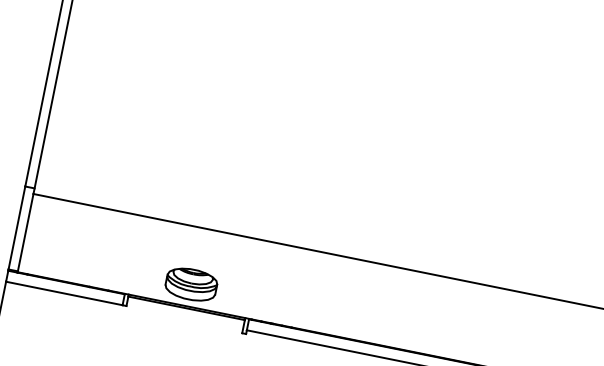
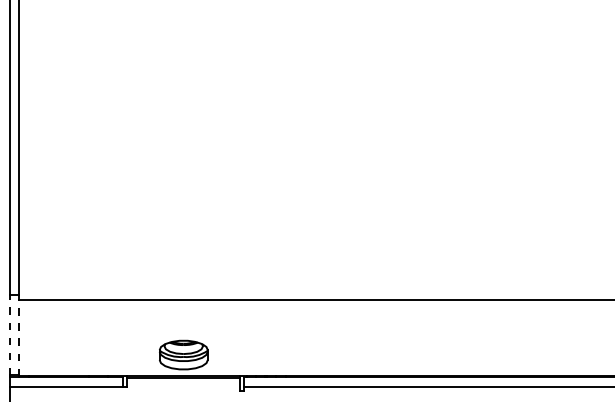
line: (17, 227) -> (10, 334), solid -> dashed
line: (25, 233) -> (19, 338), solid -> dashed

